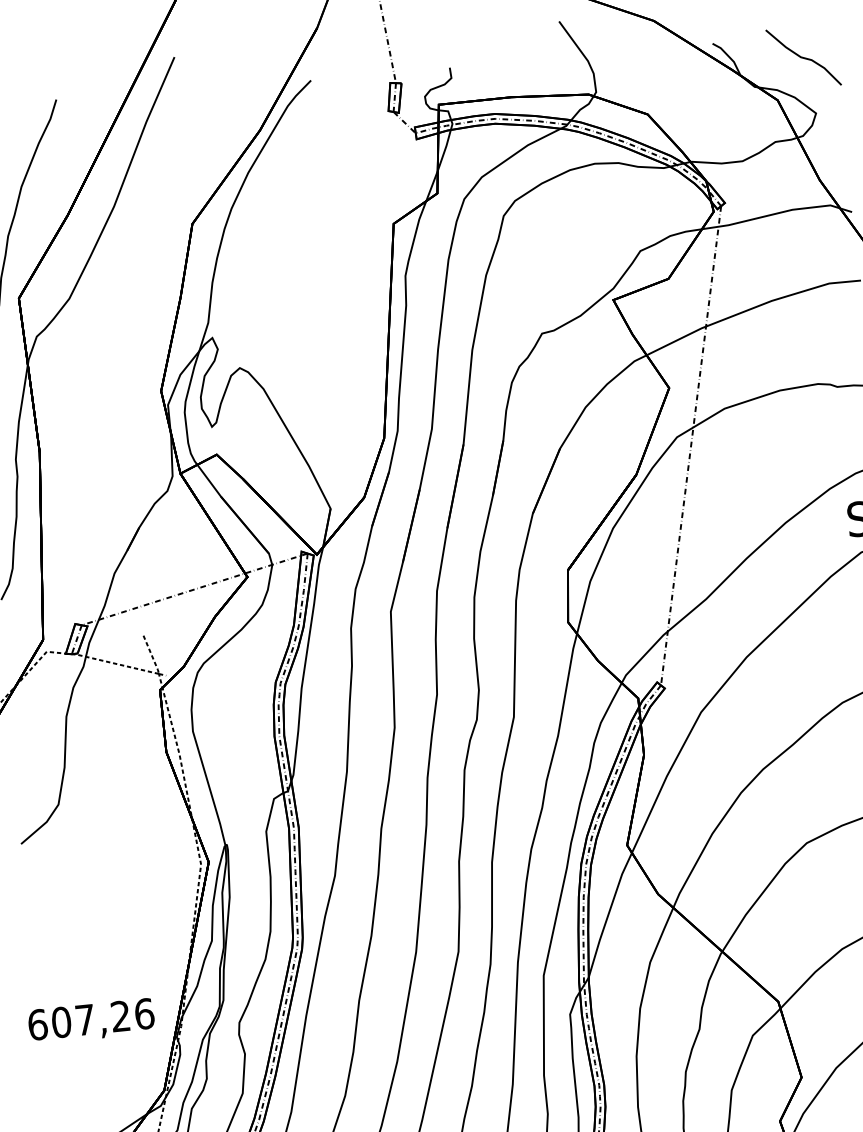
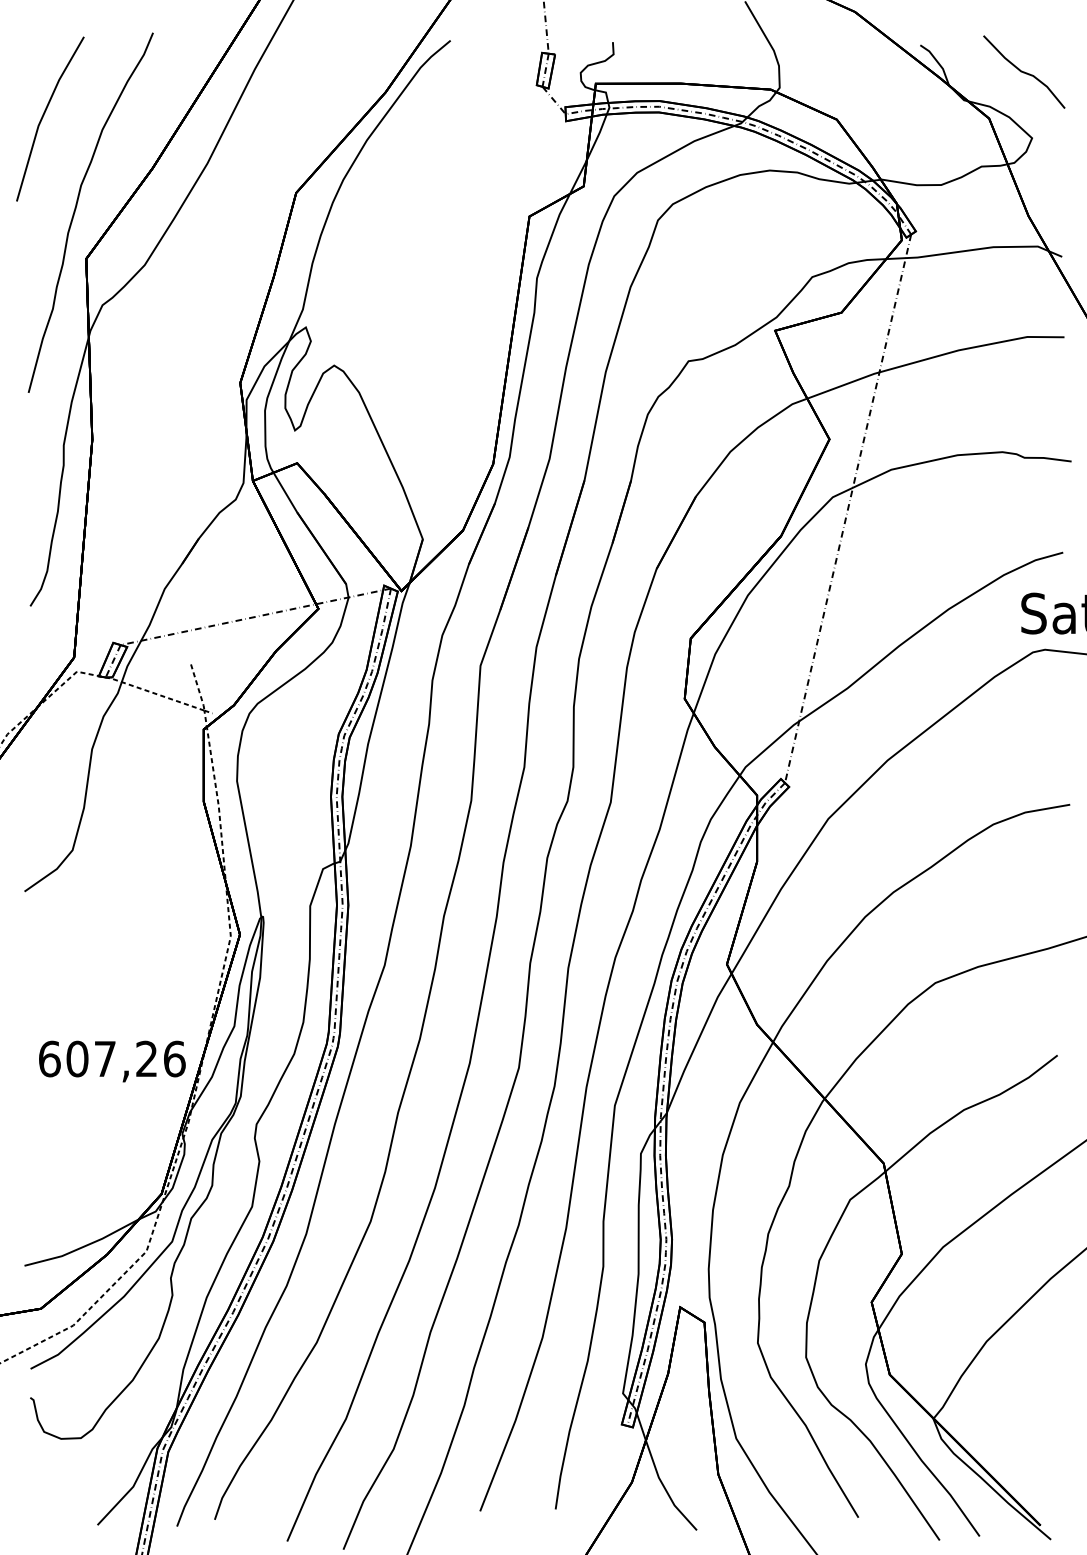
text: (91, 1021) -> (112, 1061), moved

